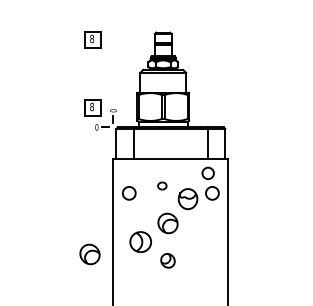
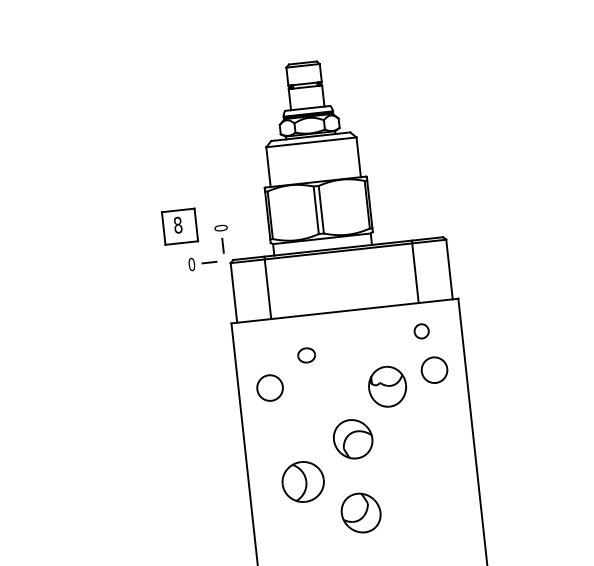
part: (92, 39) -> (164, 91), removed
circle: (207, 172) -> (420, 330), size x0.62
part: (162, 185) -> (306, 354), moved
part: (89, 254) -> (204, 517), removed
part: (167, 260) -> (360, 512), size x1.43

